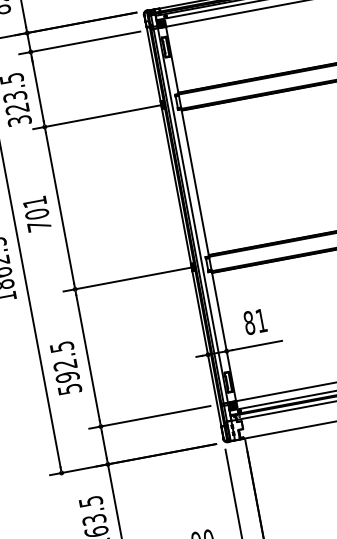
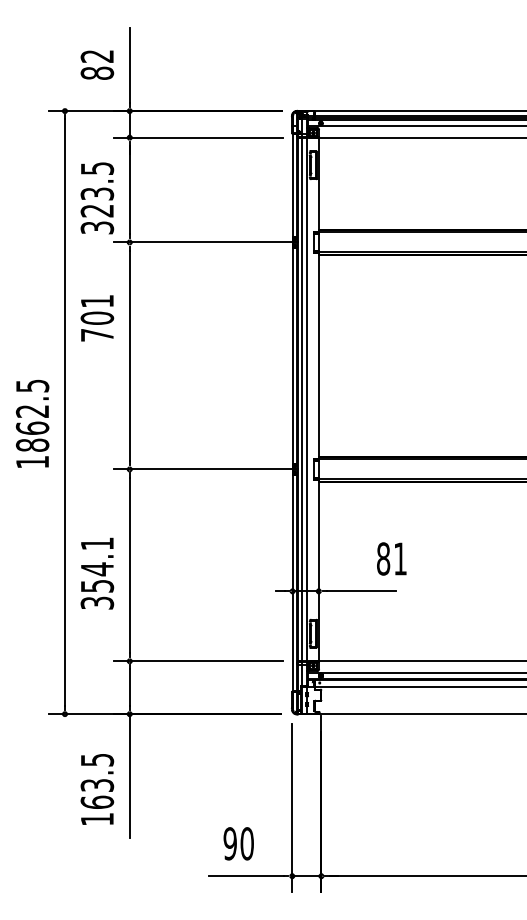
text: (37, 214) -> (97, 318), moved
text: (255, 321) -> (391, 558), moved
text: (65, 367) -> (97, 572), 592.5 -> 354.1

